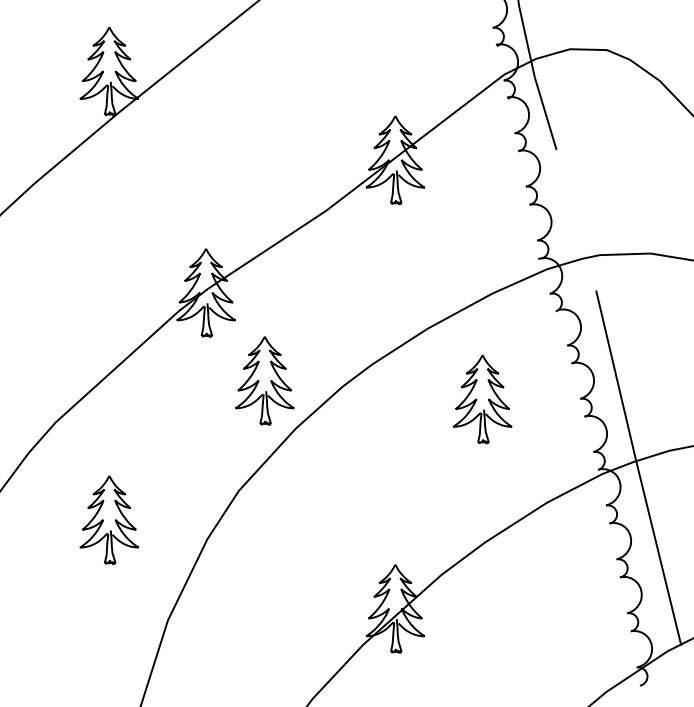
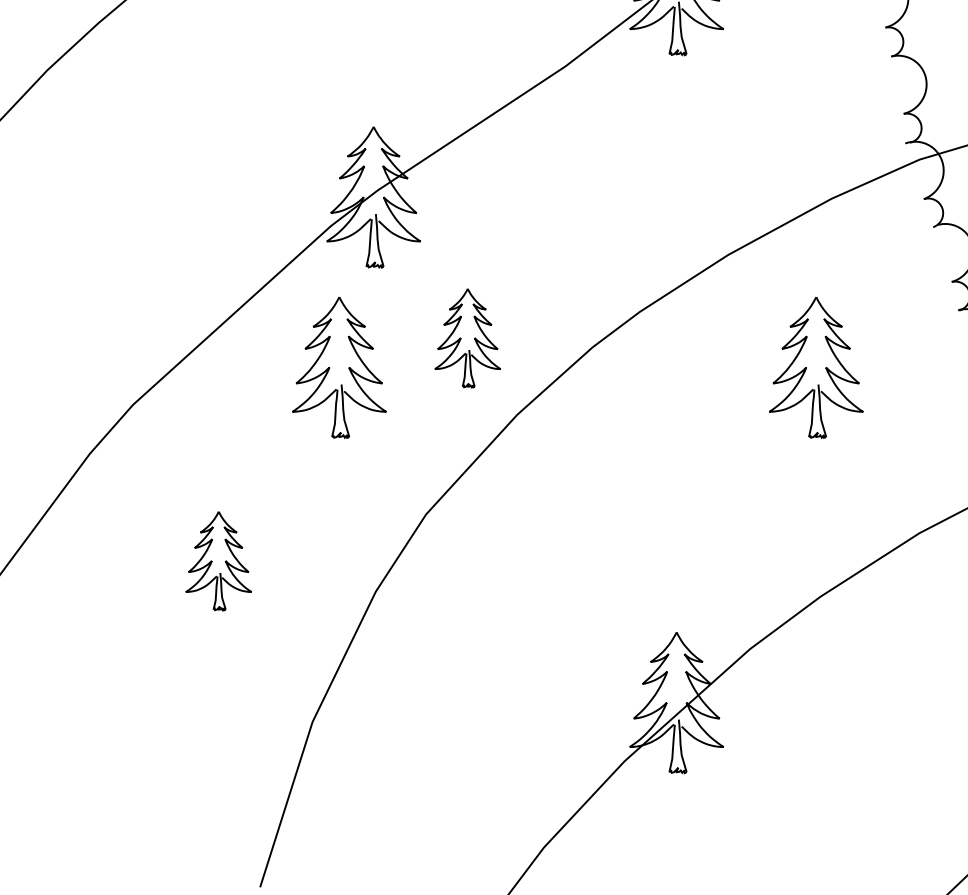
part: (264, 380) -> (467, 337), size x0.7
part: (184, 399) -> (339, 368), added
part: (108, 520) -> (217, 561), size x0.7

